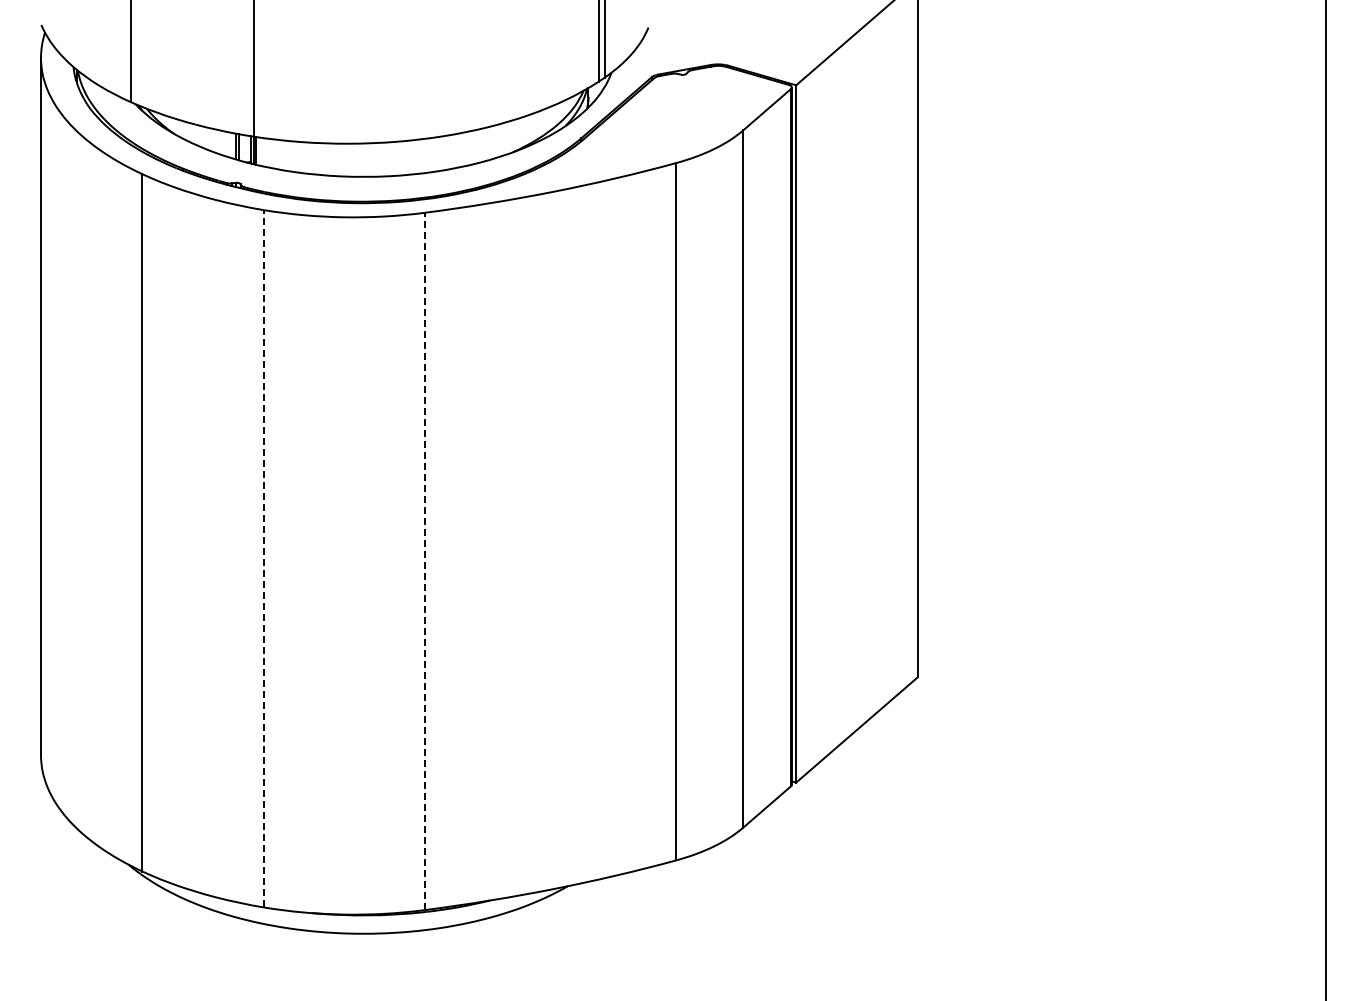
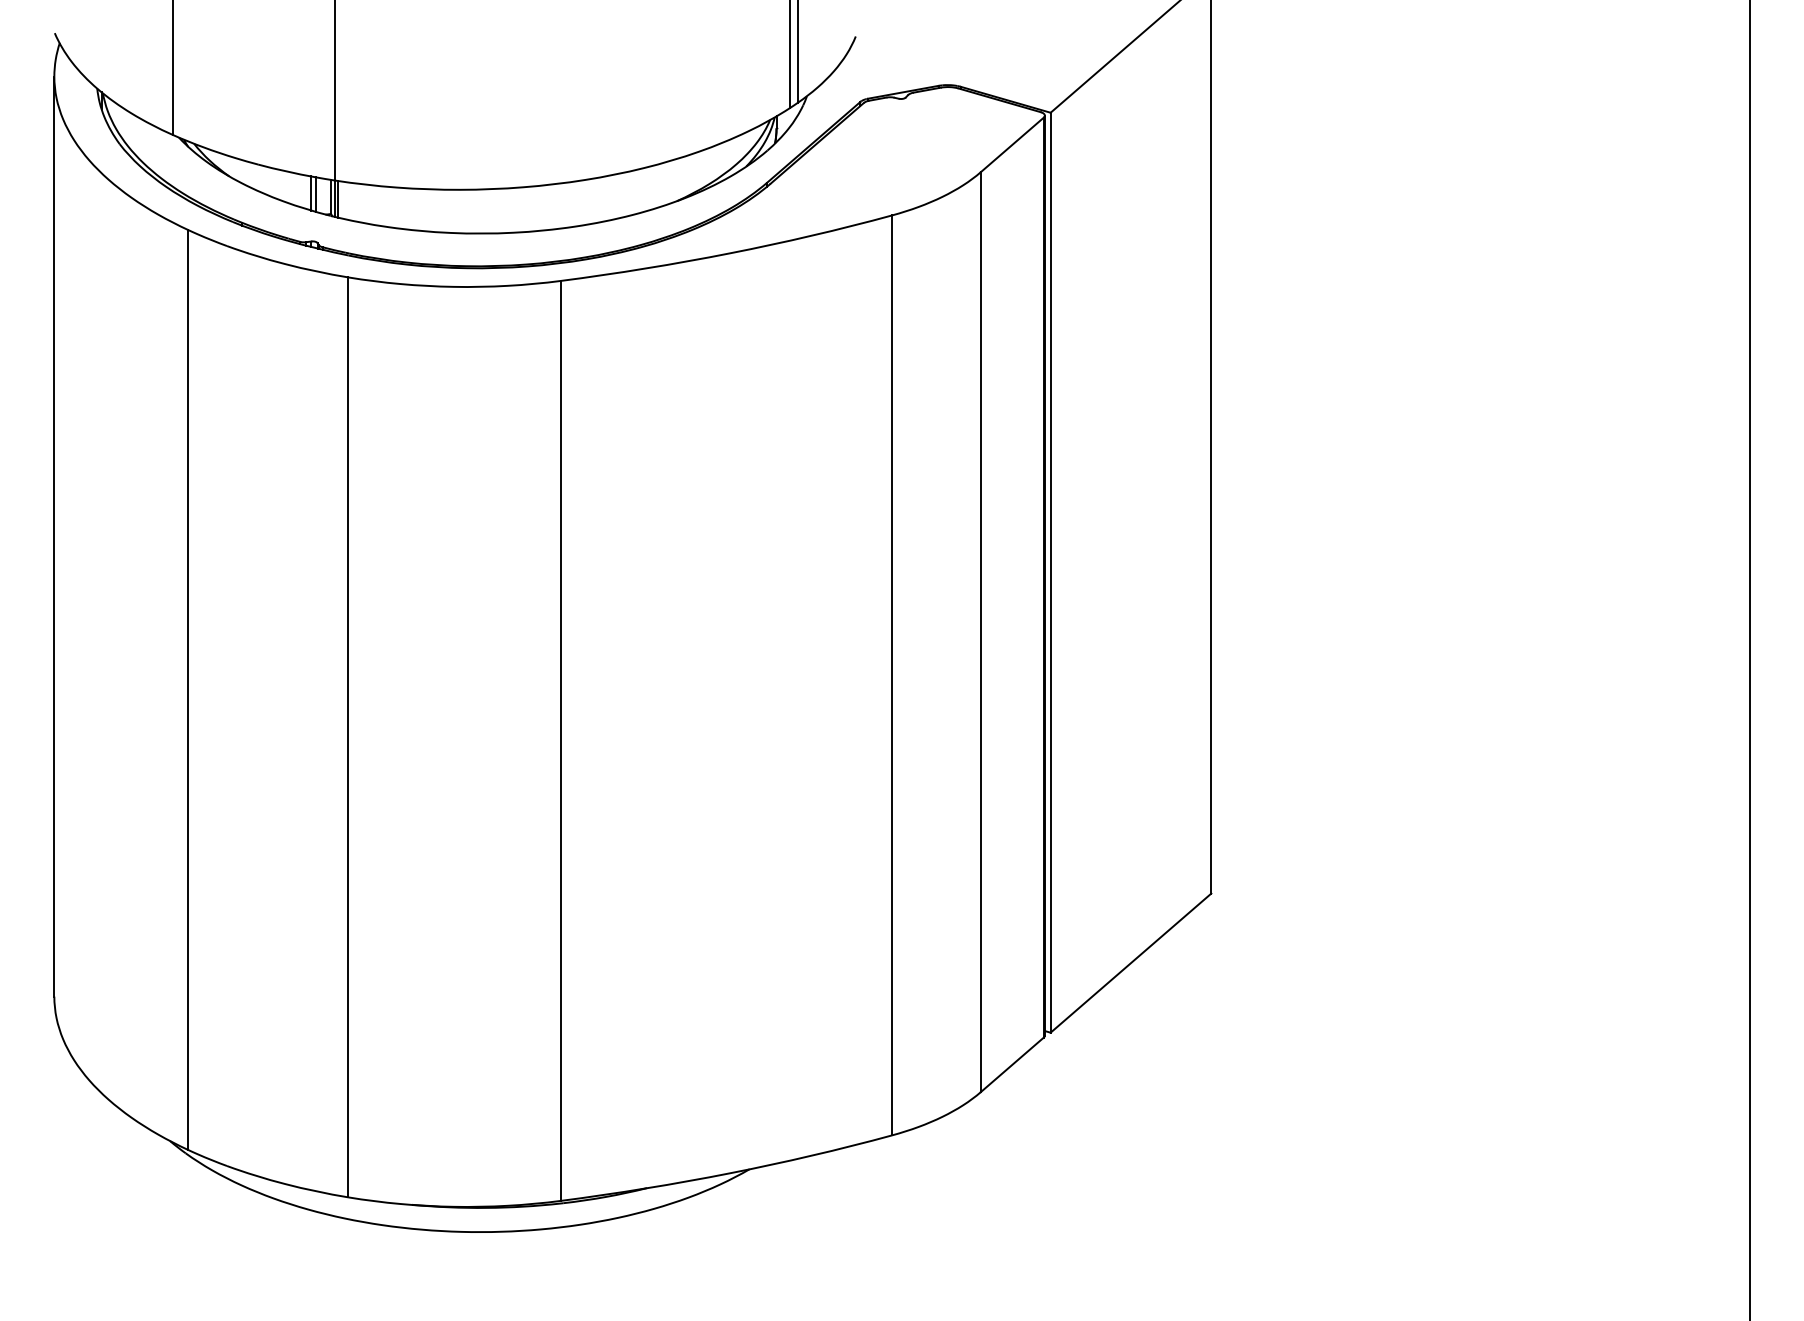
line: (263, 558) -> (347, 737), dashed -> solid
line: (424, 561) -> (560, 740), dashed -> solid

